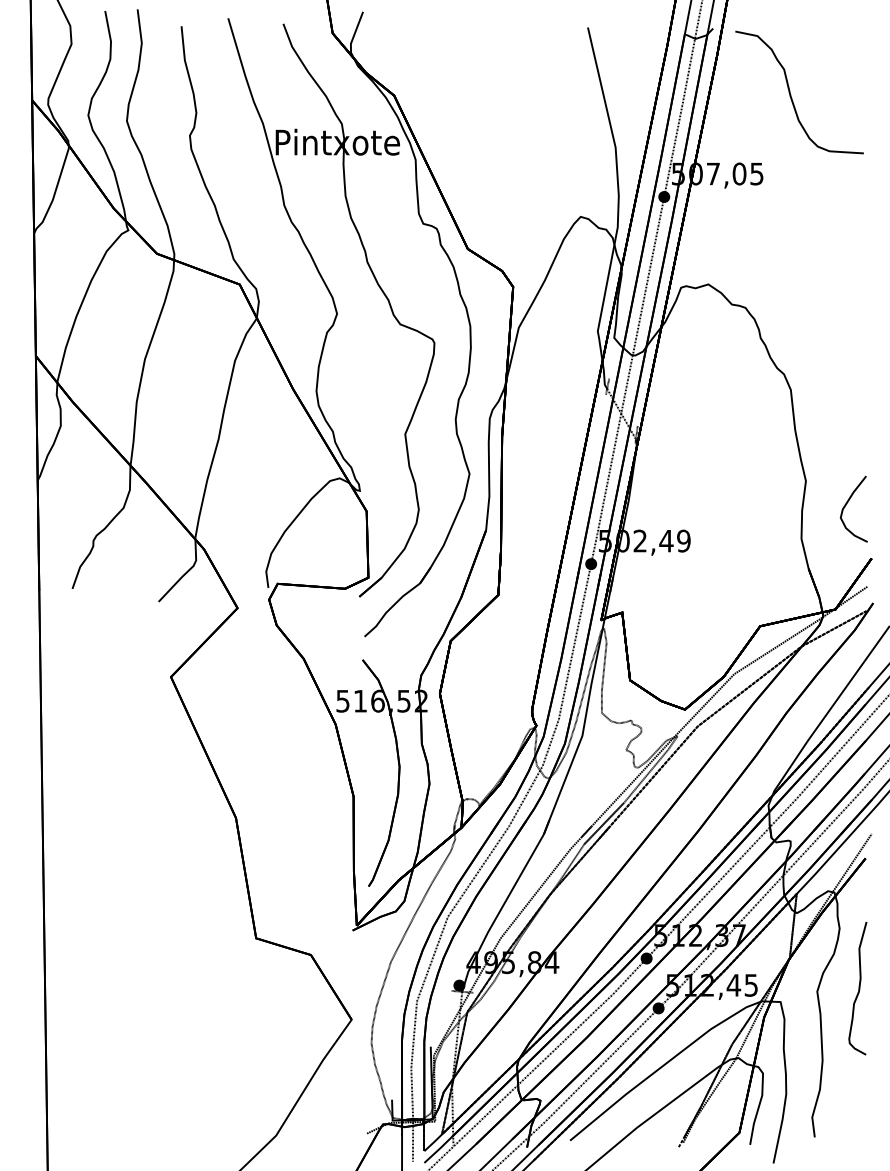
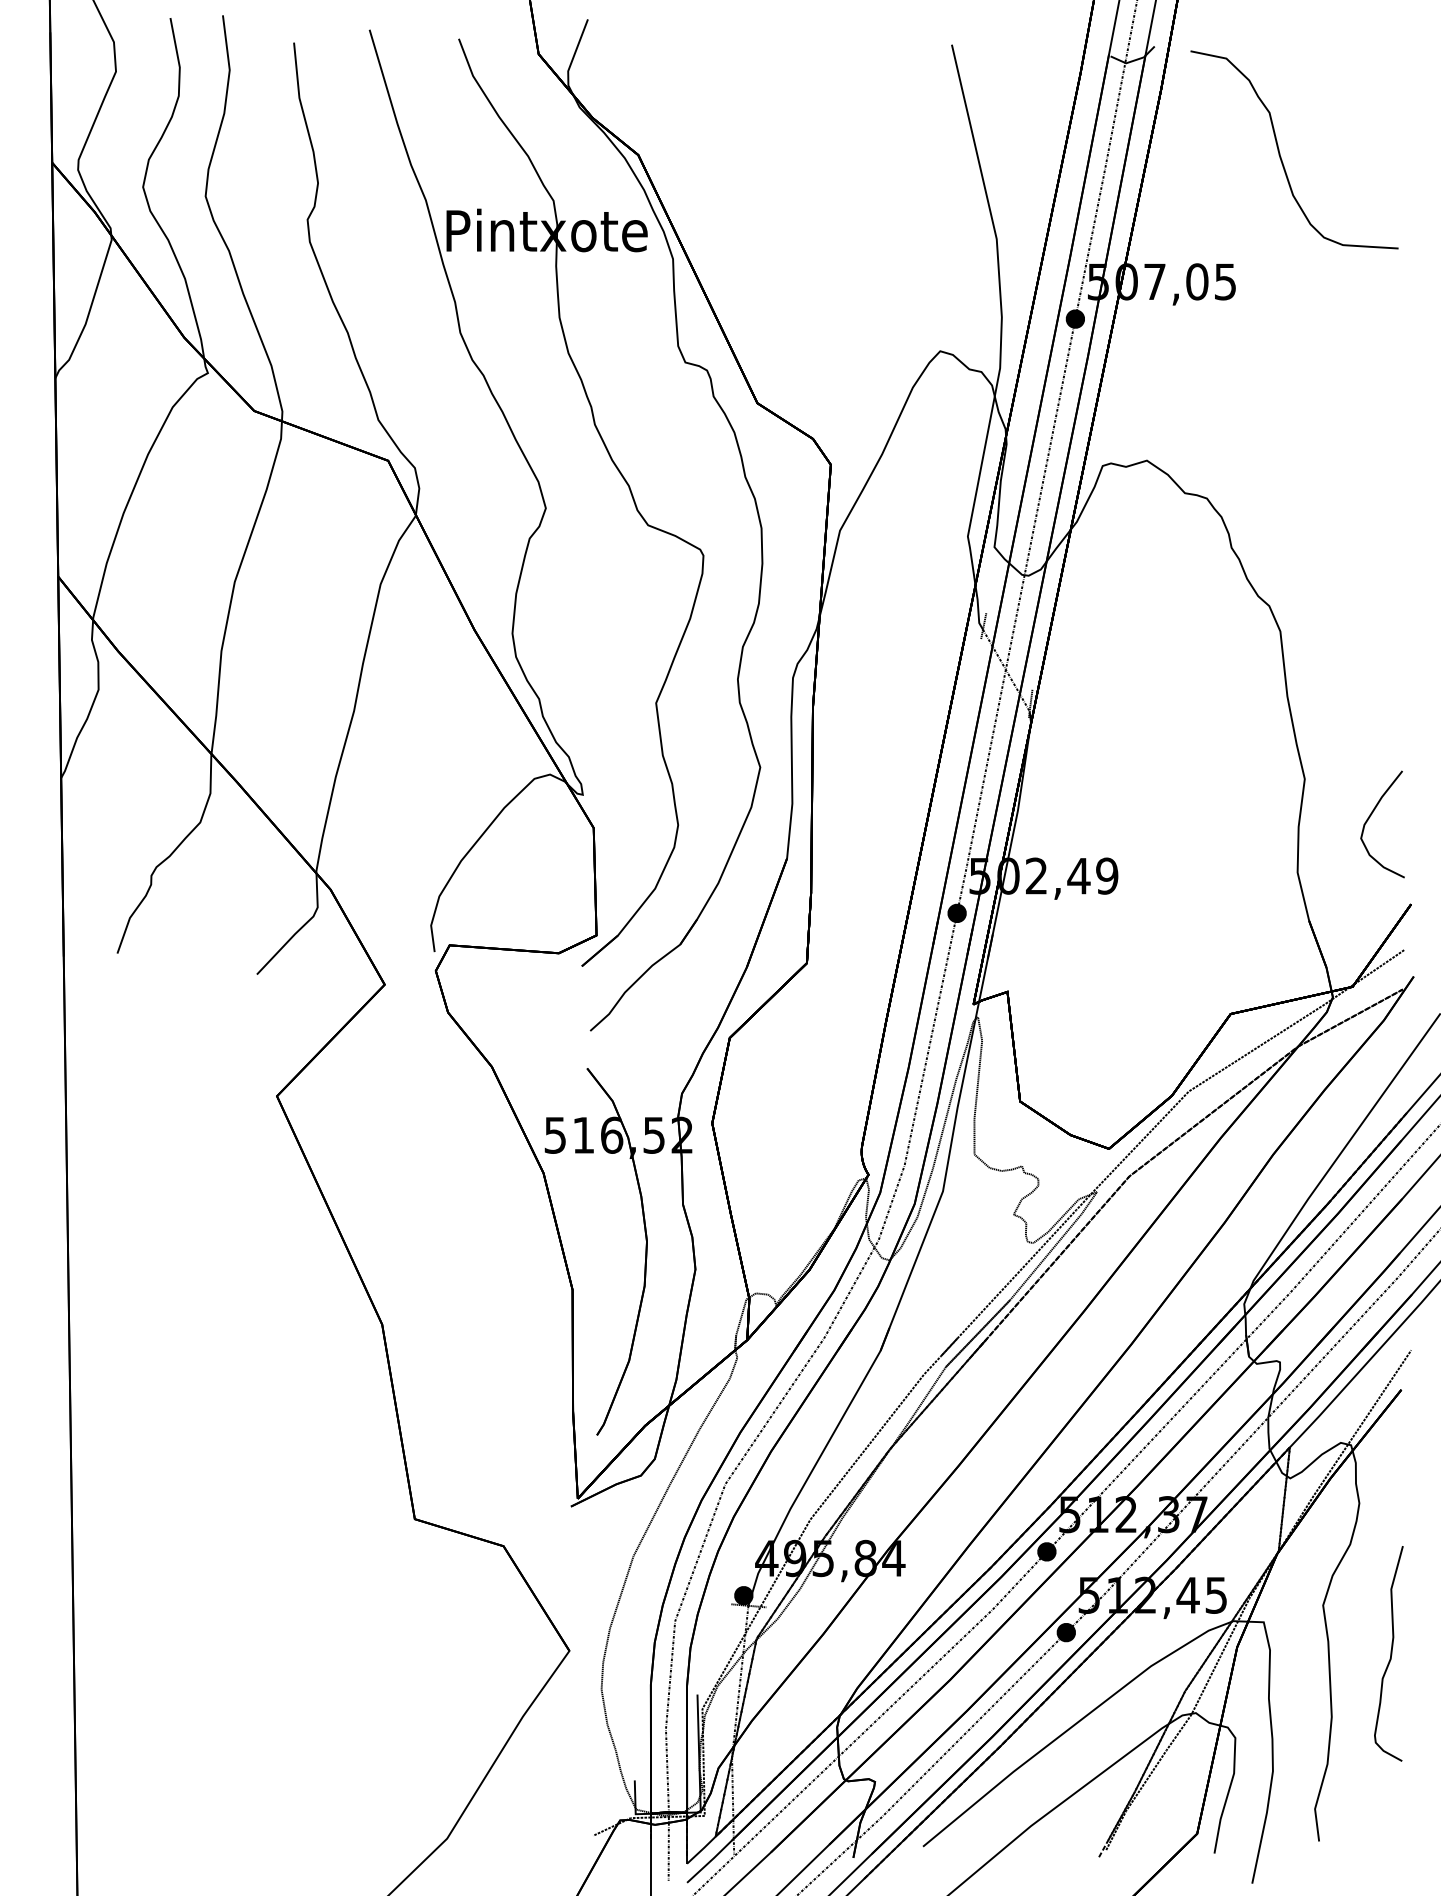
curve: (858, 988) -> (1389, 1653), moved

